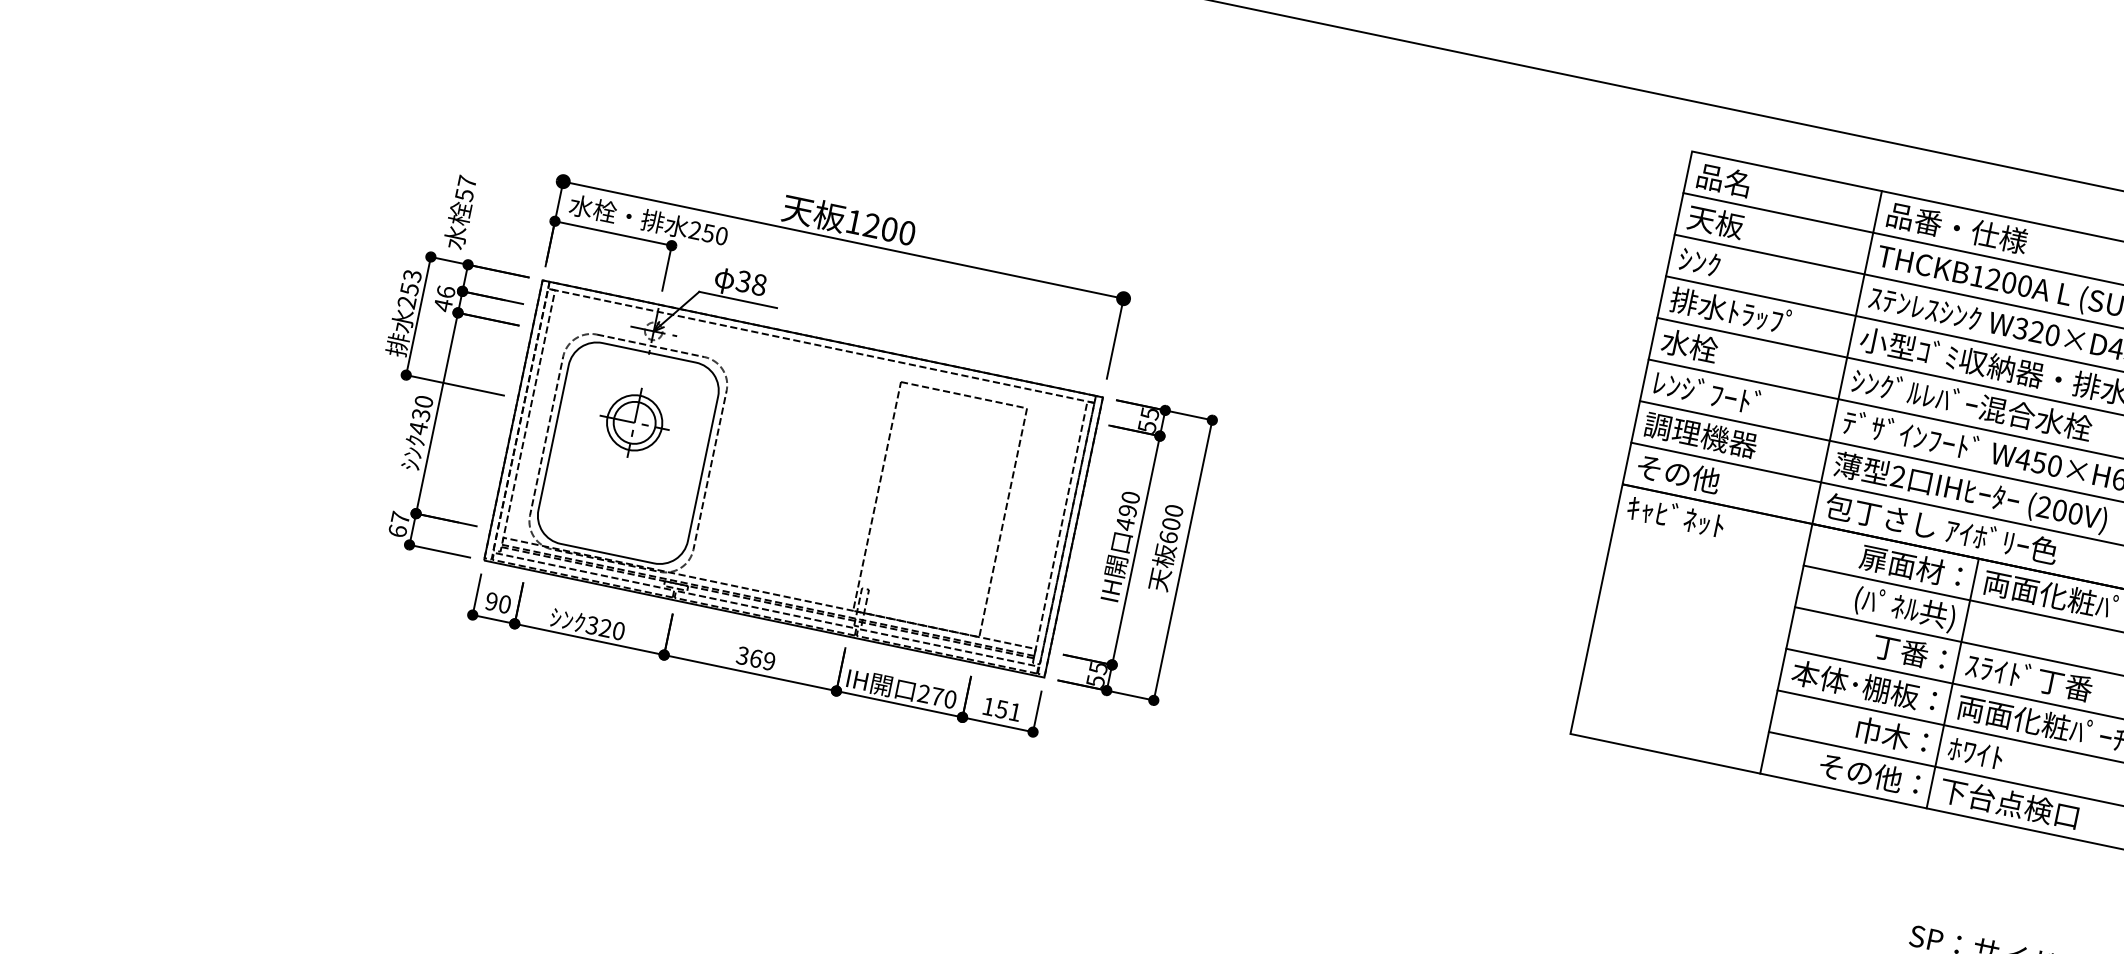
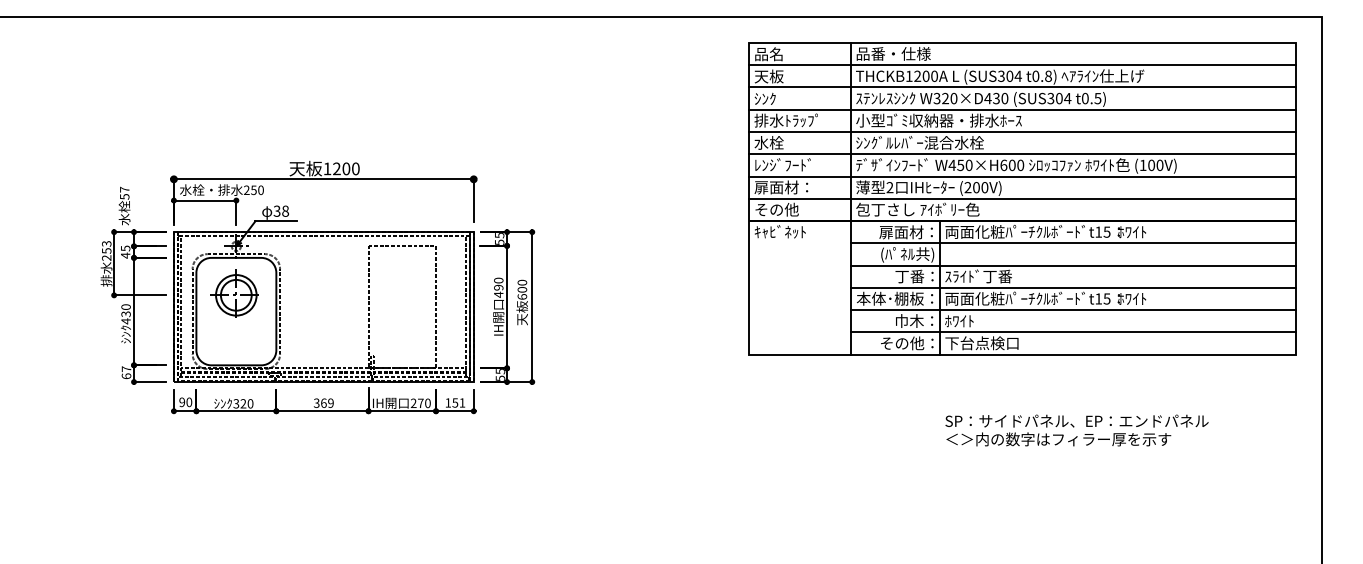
text: (445, 291) -> (125, 248), 46 -> 45
part: (634, 423) -> (236, 295), size x1.4
text: (1699, 434) -> (783, 187), 調理機器 -> 扉面材：

